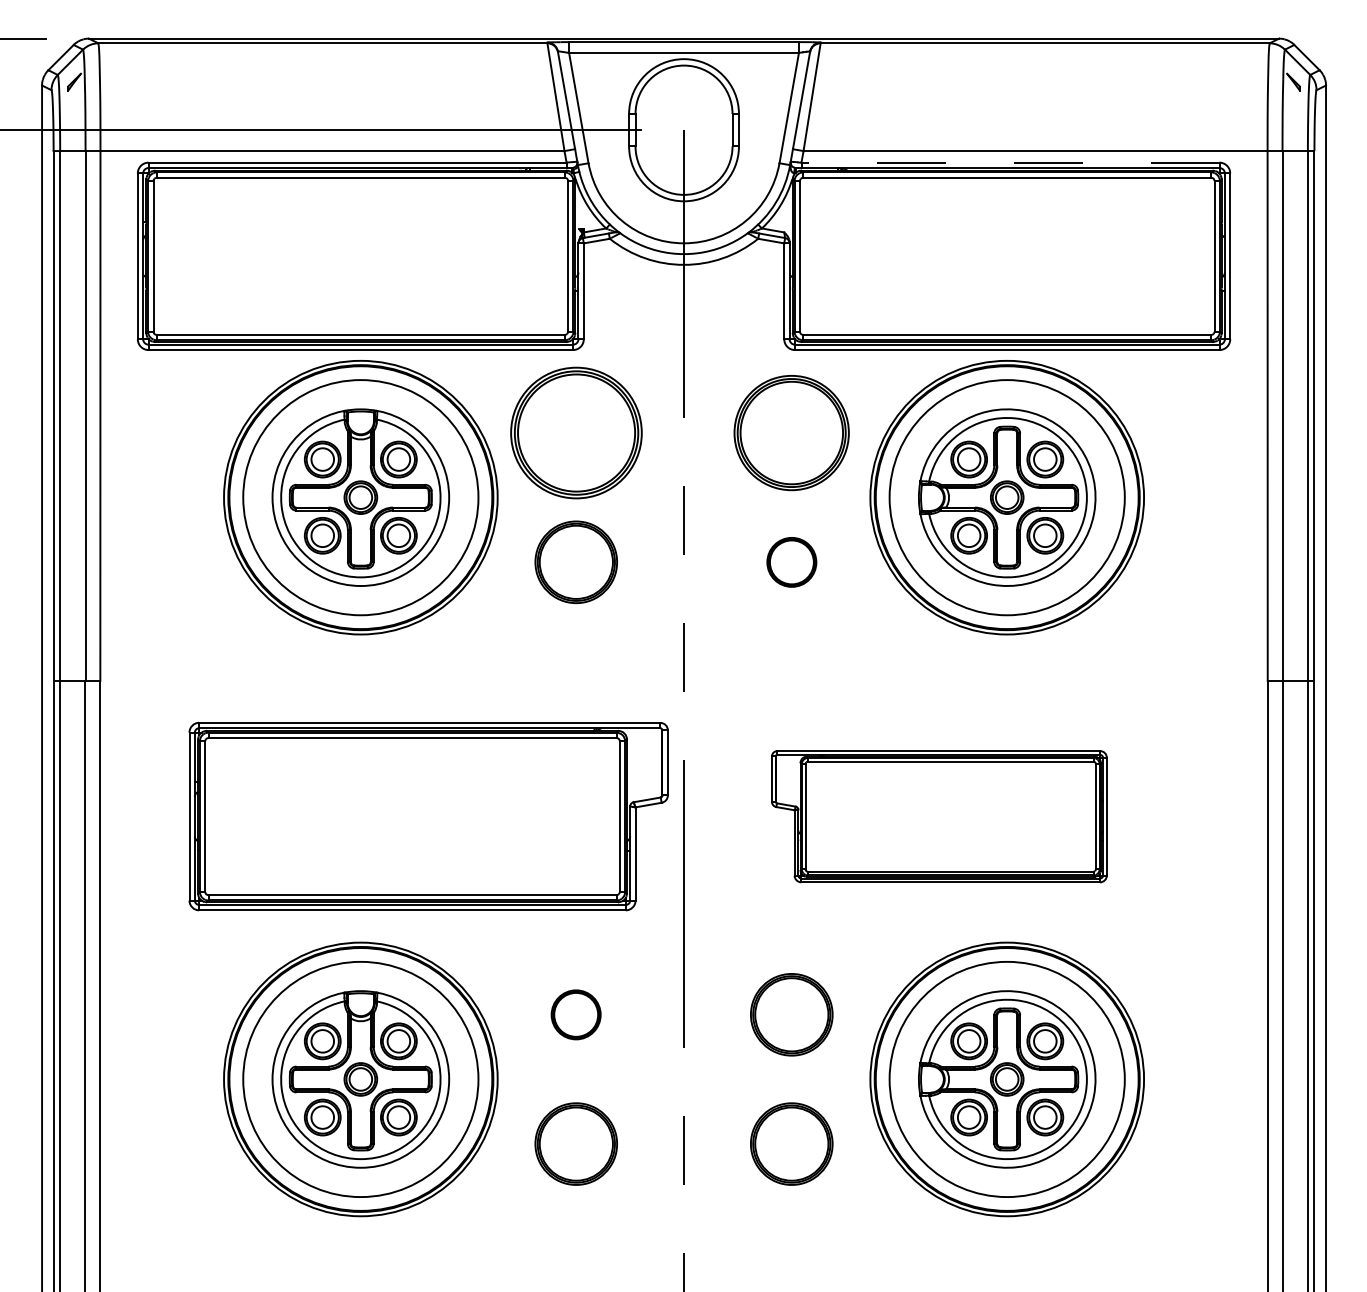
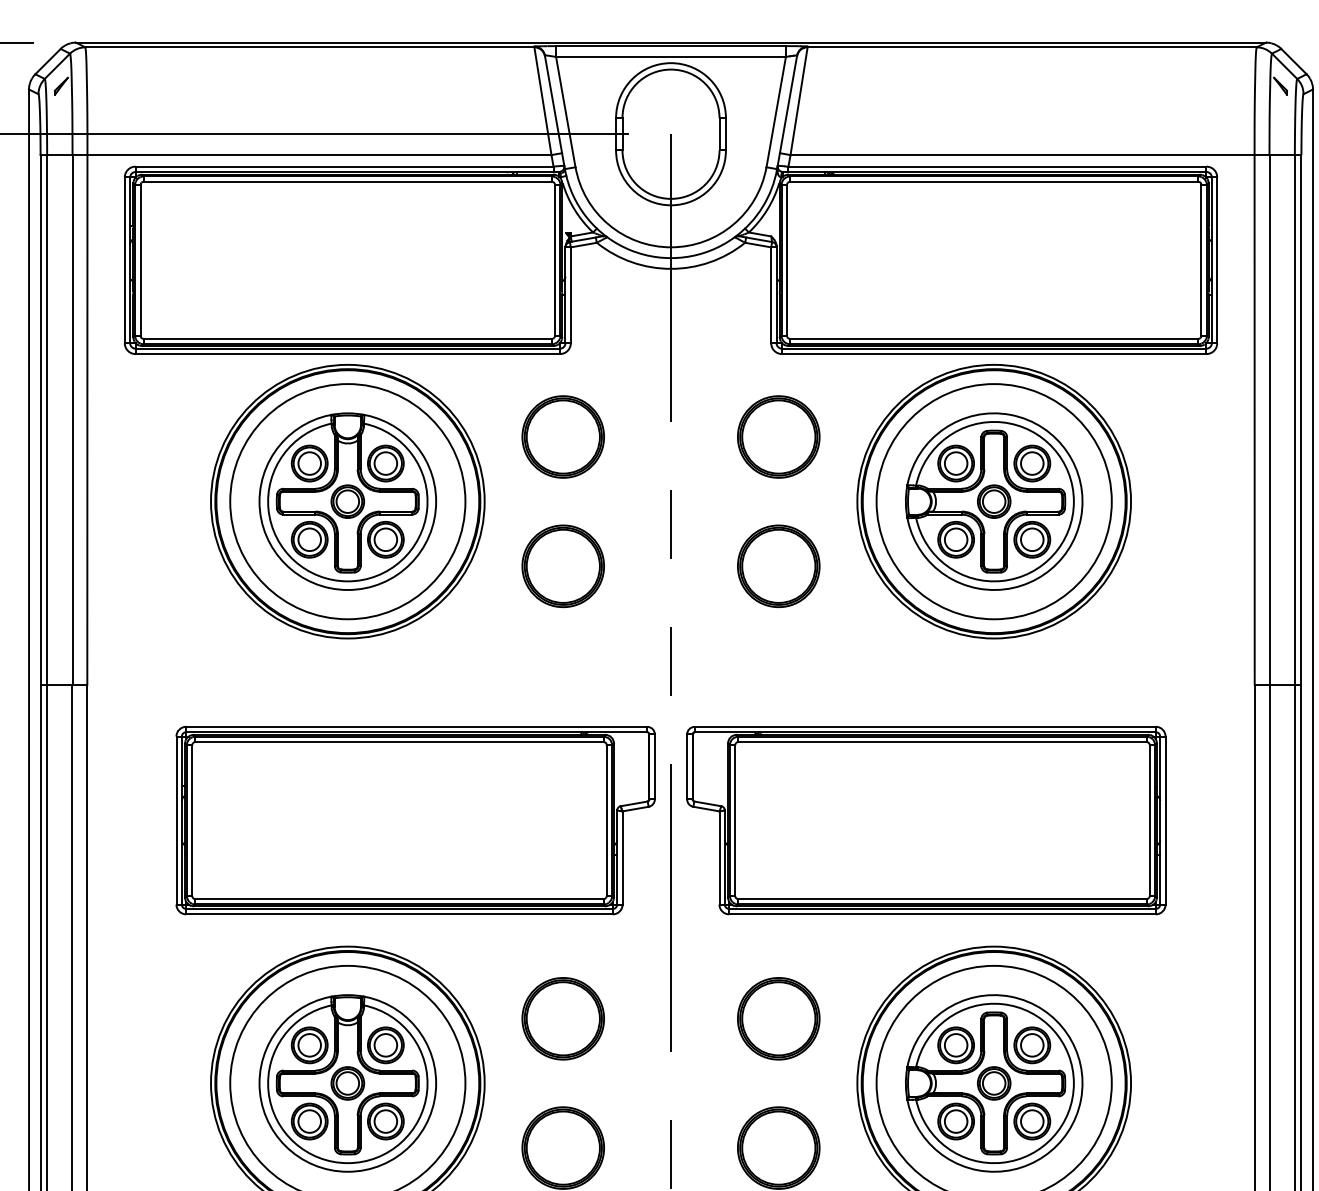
line: (1010, 162) -> (997, 166), dashed -> solid
part: (575, 432) -> (562, 436), size x0.62
part: (791, 432) -> (778, 436), size x0.71
part: (791, 562) -> (778, 566), size x1.67
part: (939, 816) -> (926, 820), size x1.43
part: (575, 1014) -> (562, 1018), size x1.67

